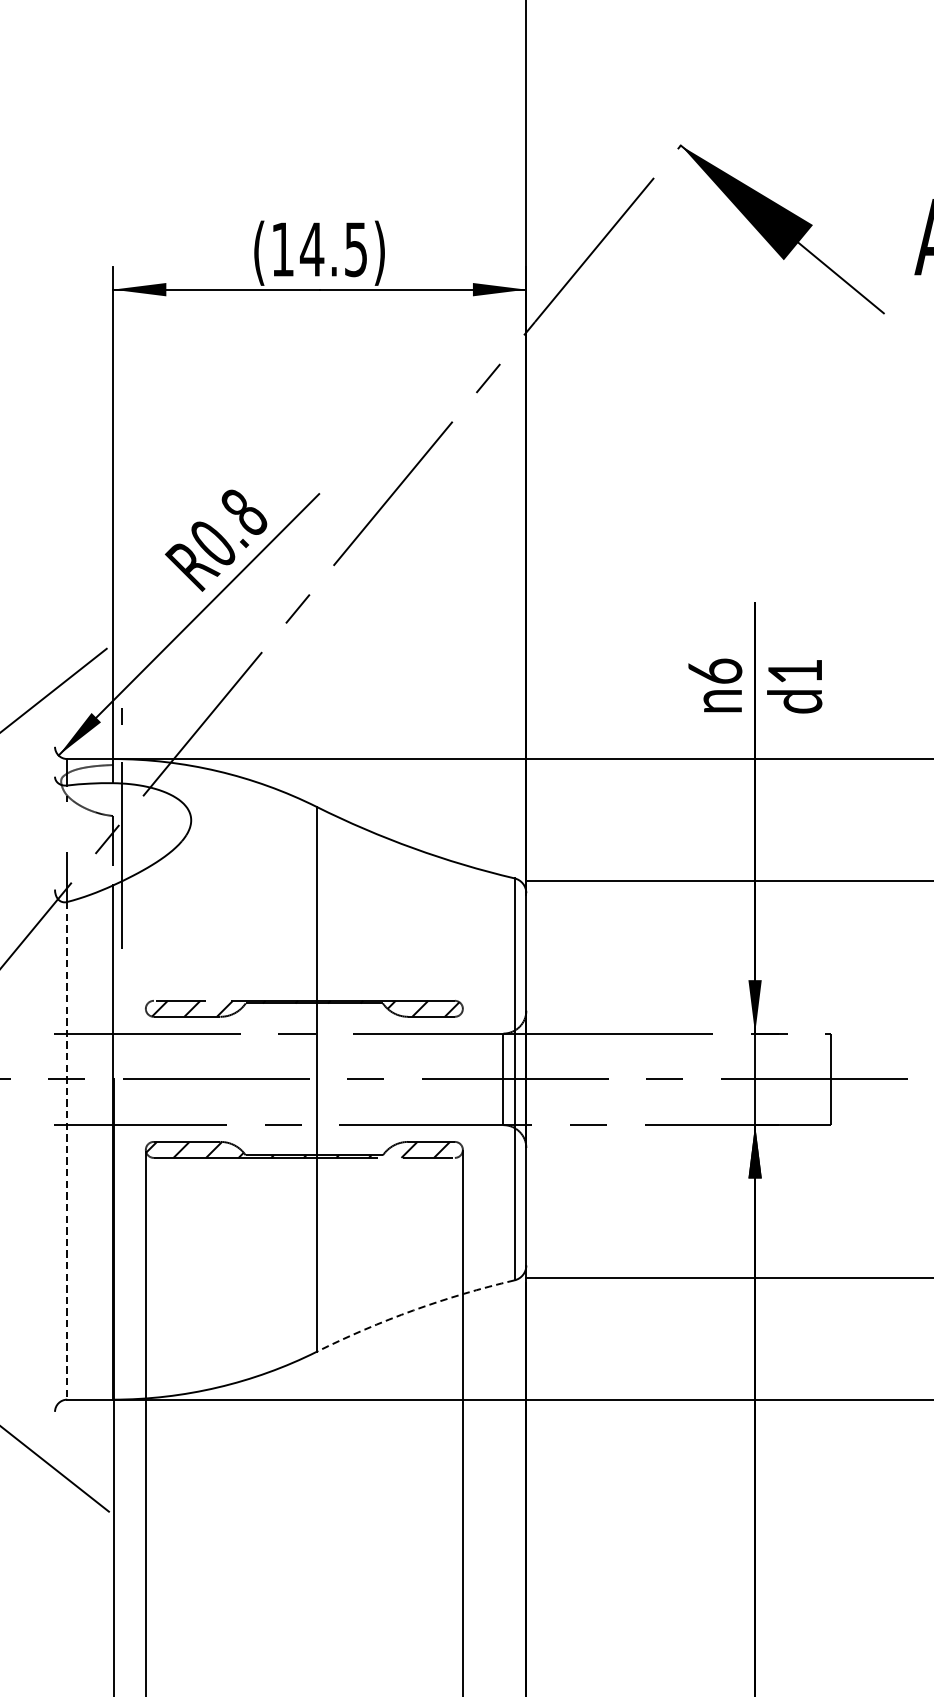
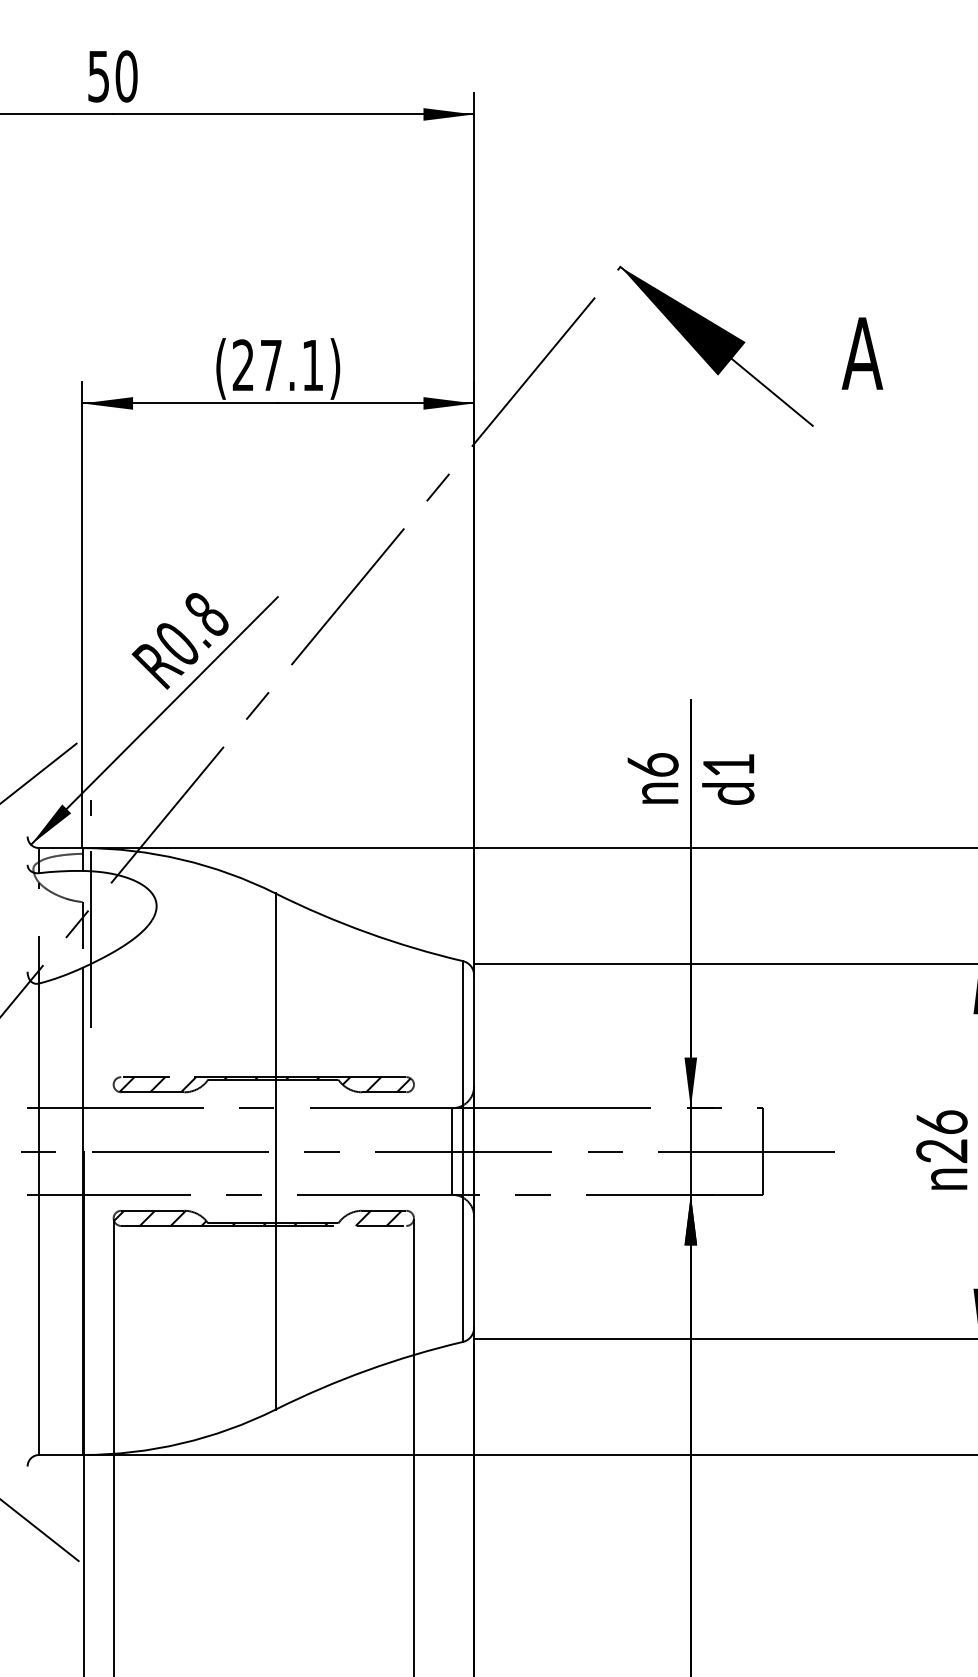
text: (318, 249) -> (277, 365), (14.5) -> (27.1)
line: (67, 1151) -> (39, 1219), dashed -> solid
arc: (413, 1310) -> (367, 1370), dashed -> solid

